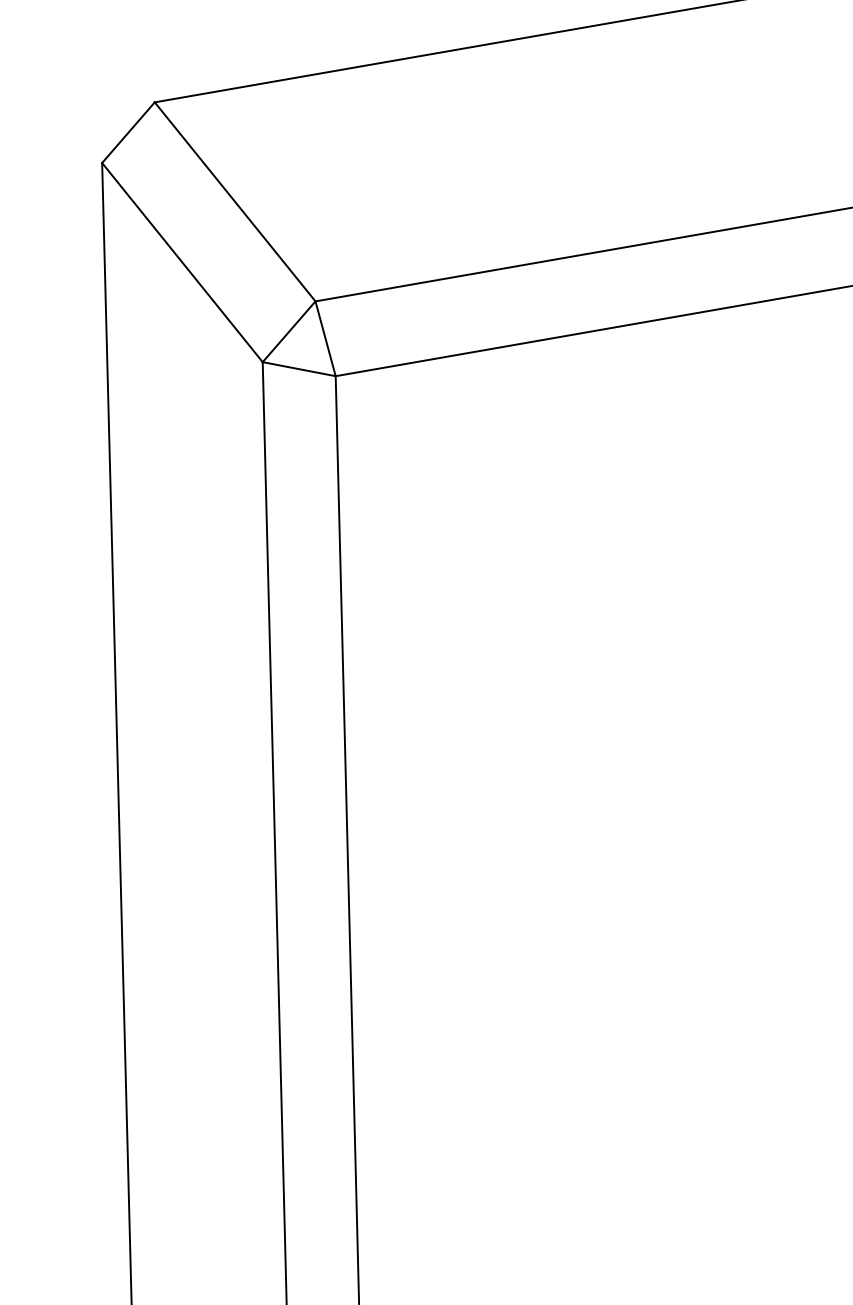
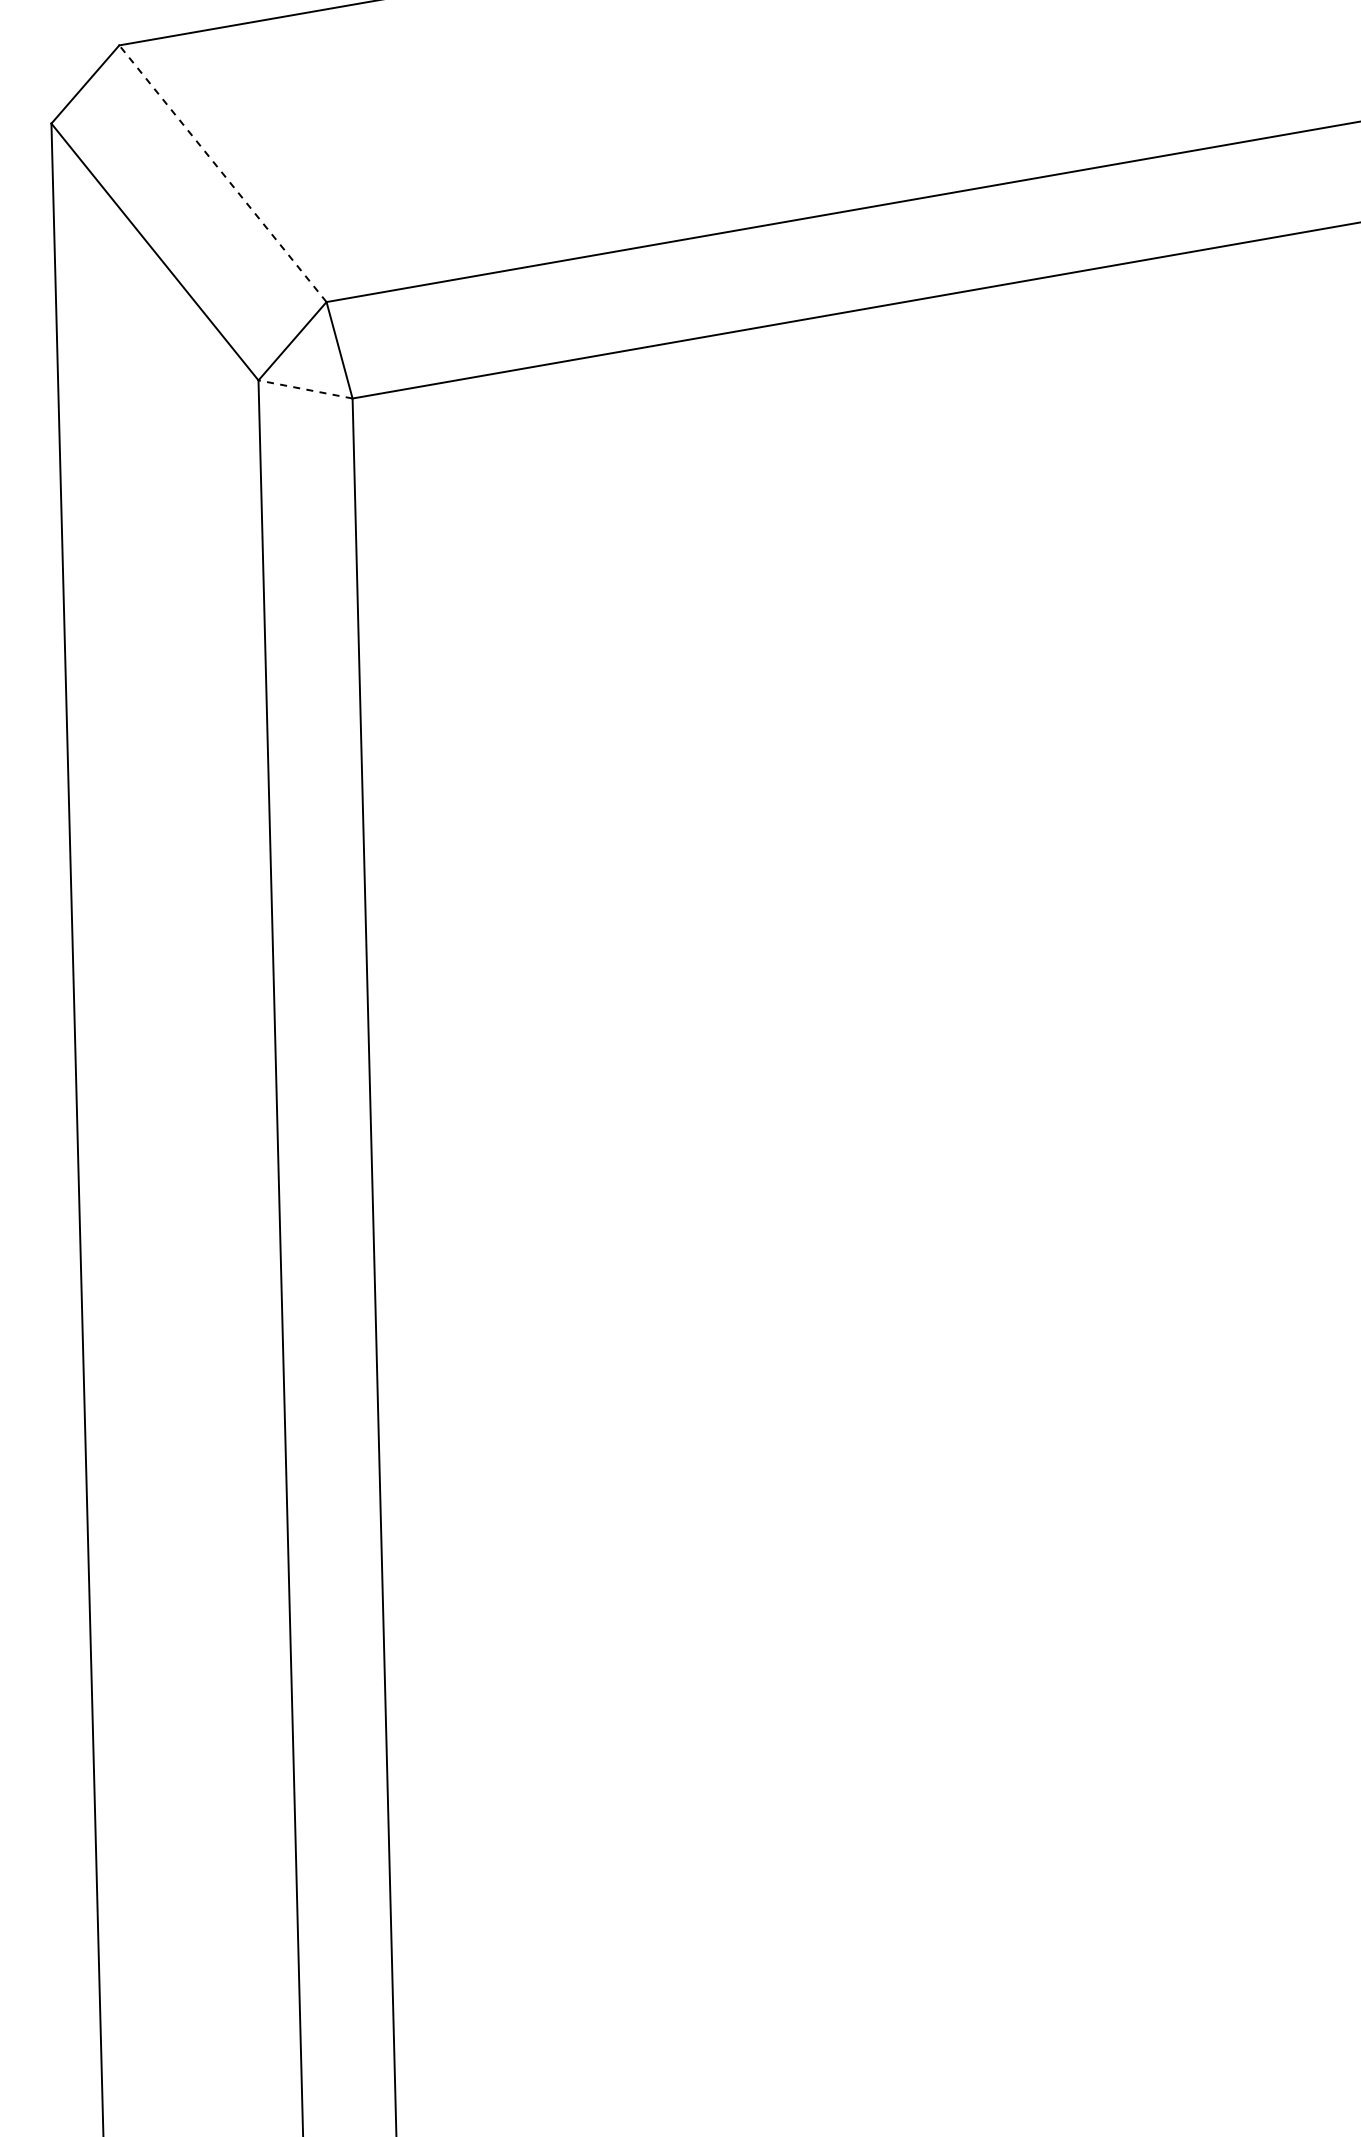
line: (234, 201) -> (222, 173), solid -> dashed
line: (299, 369) -> (305, 389), solid -> dashed

